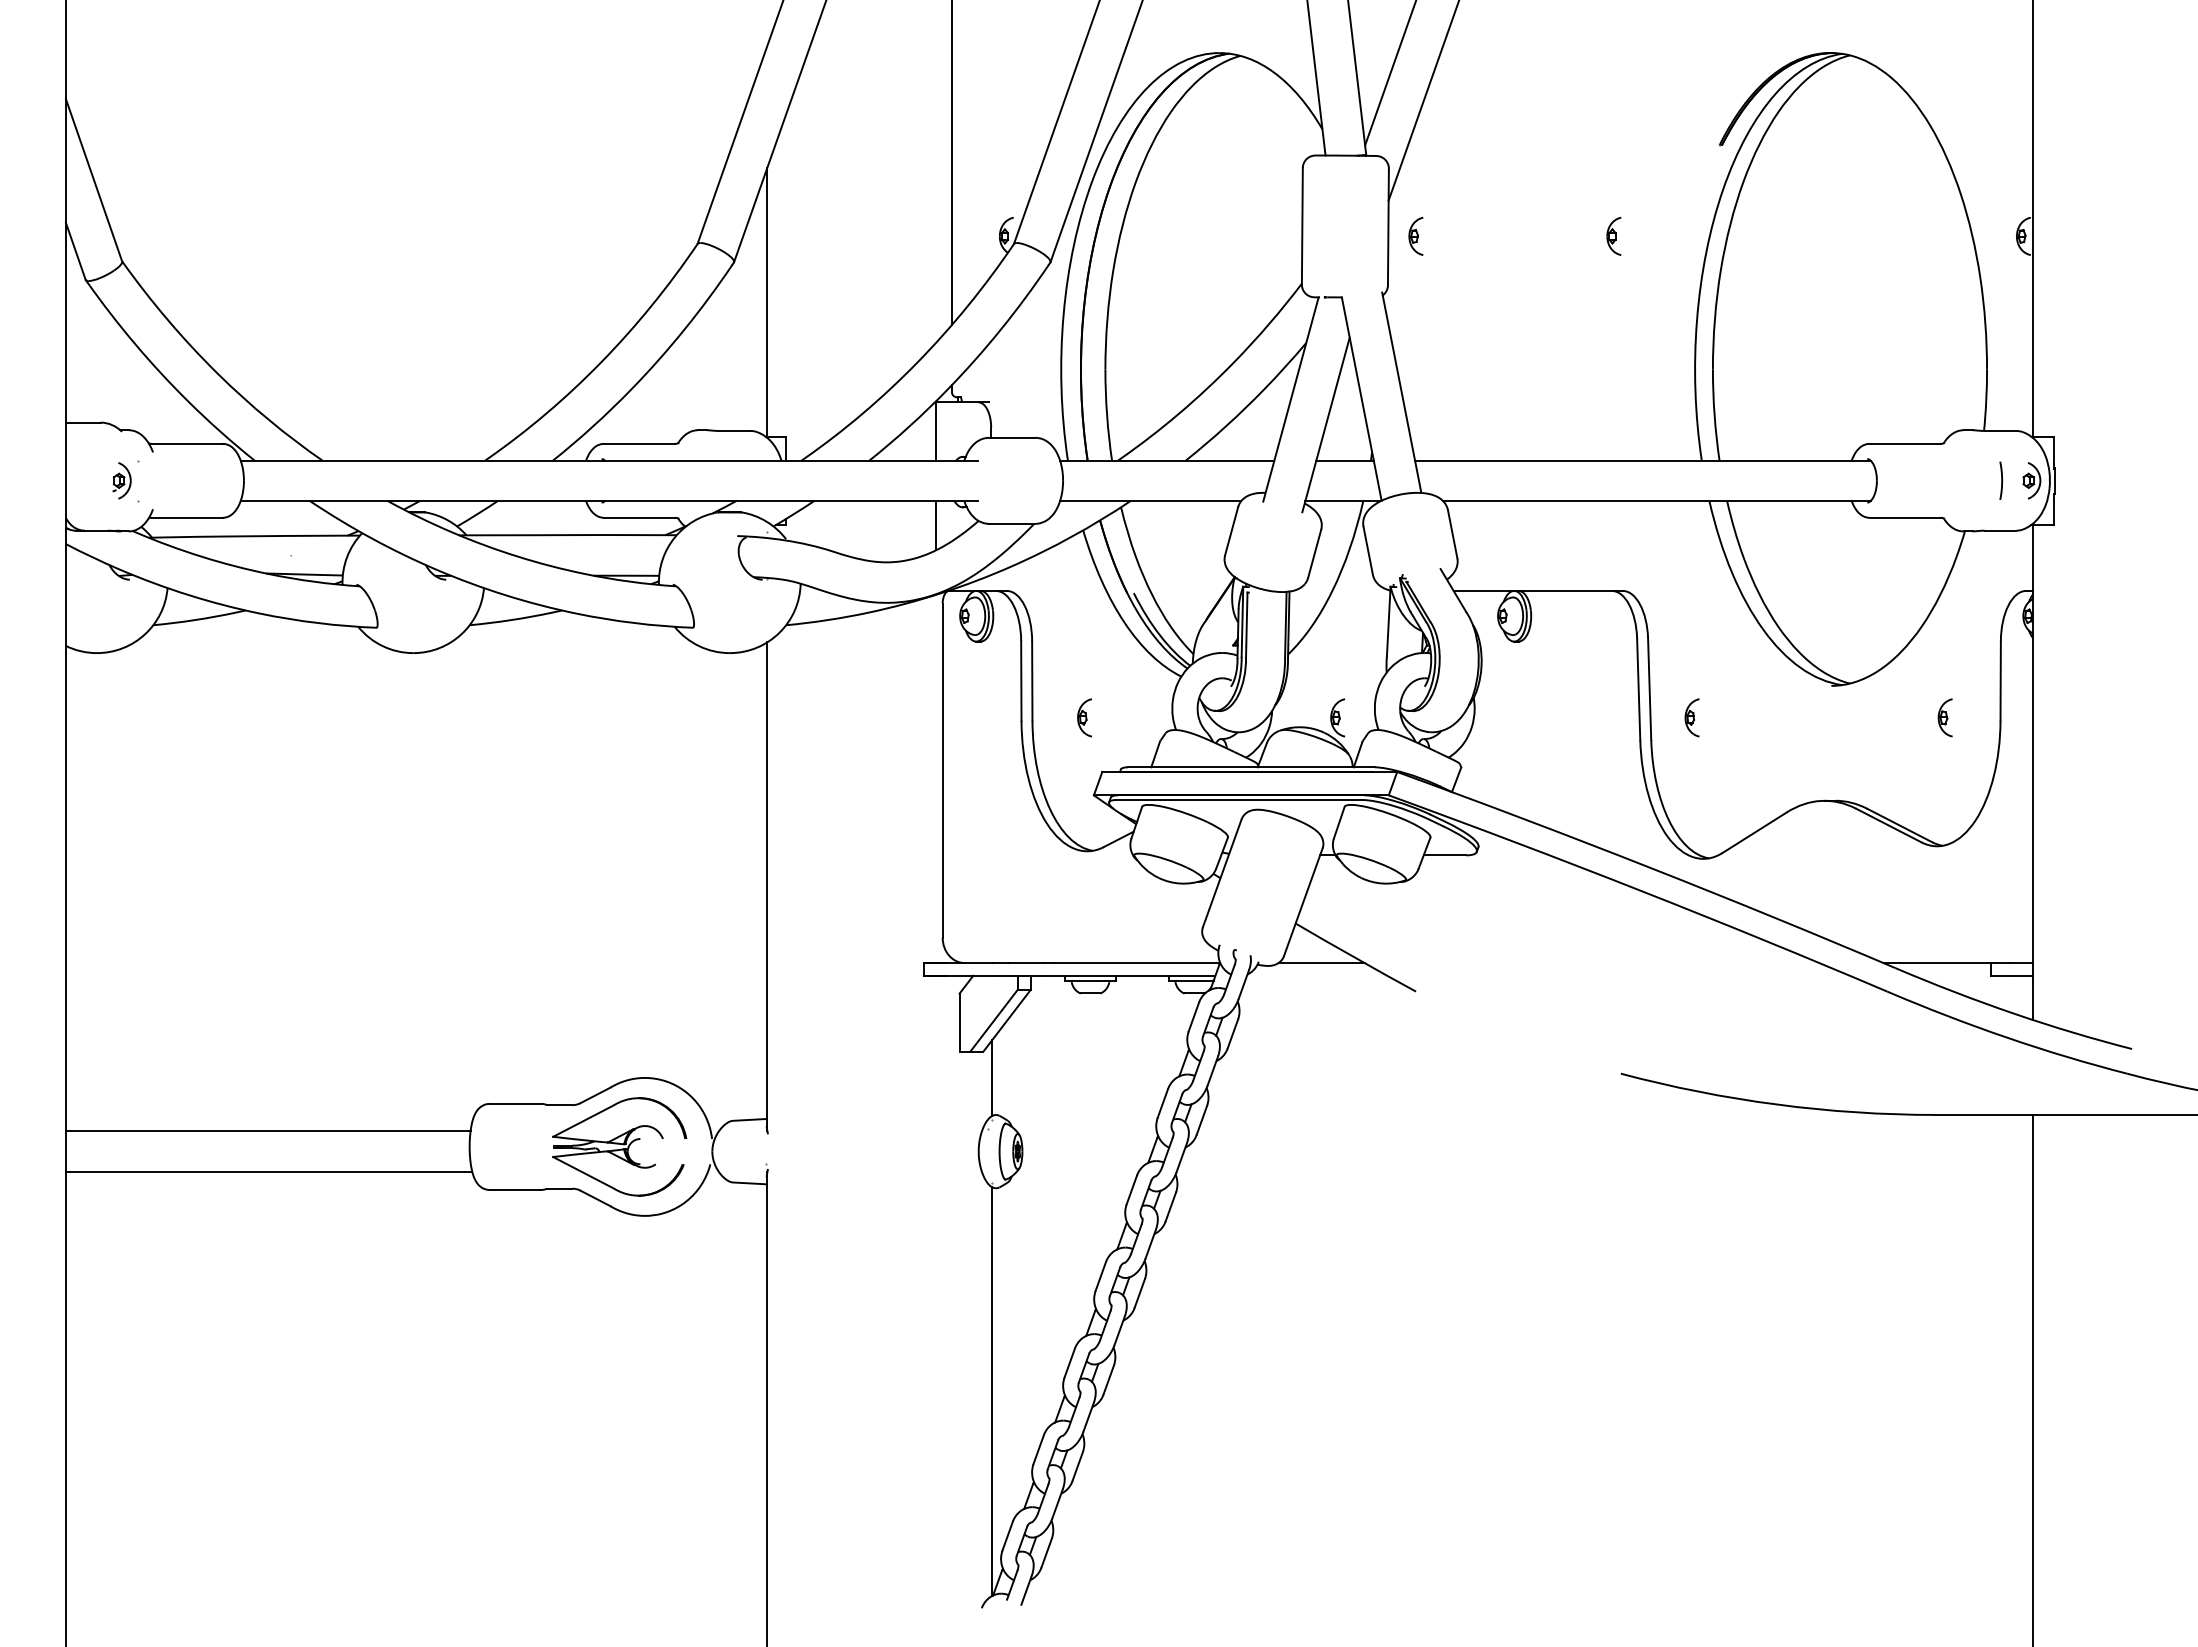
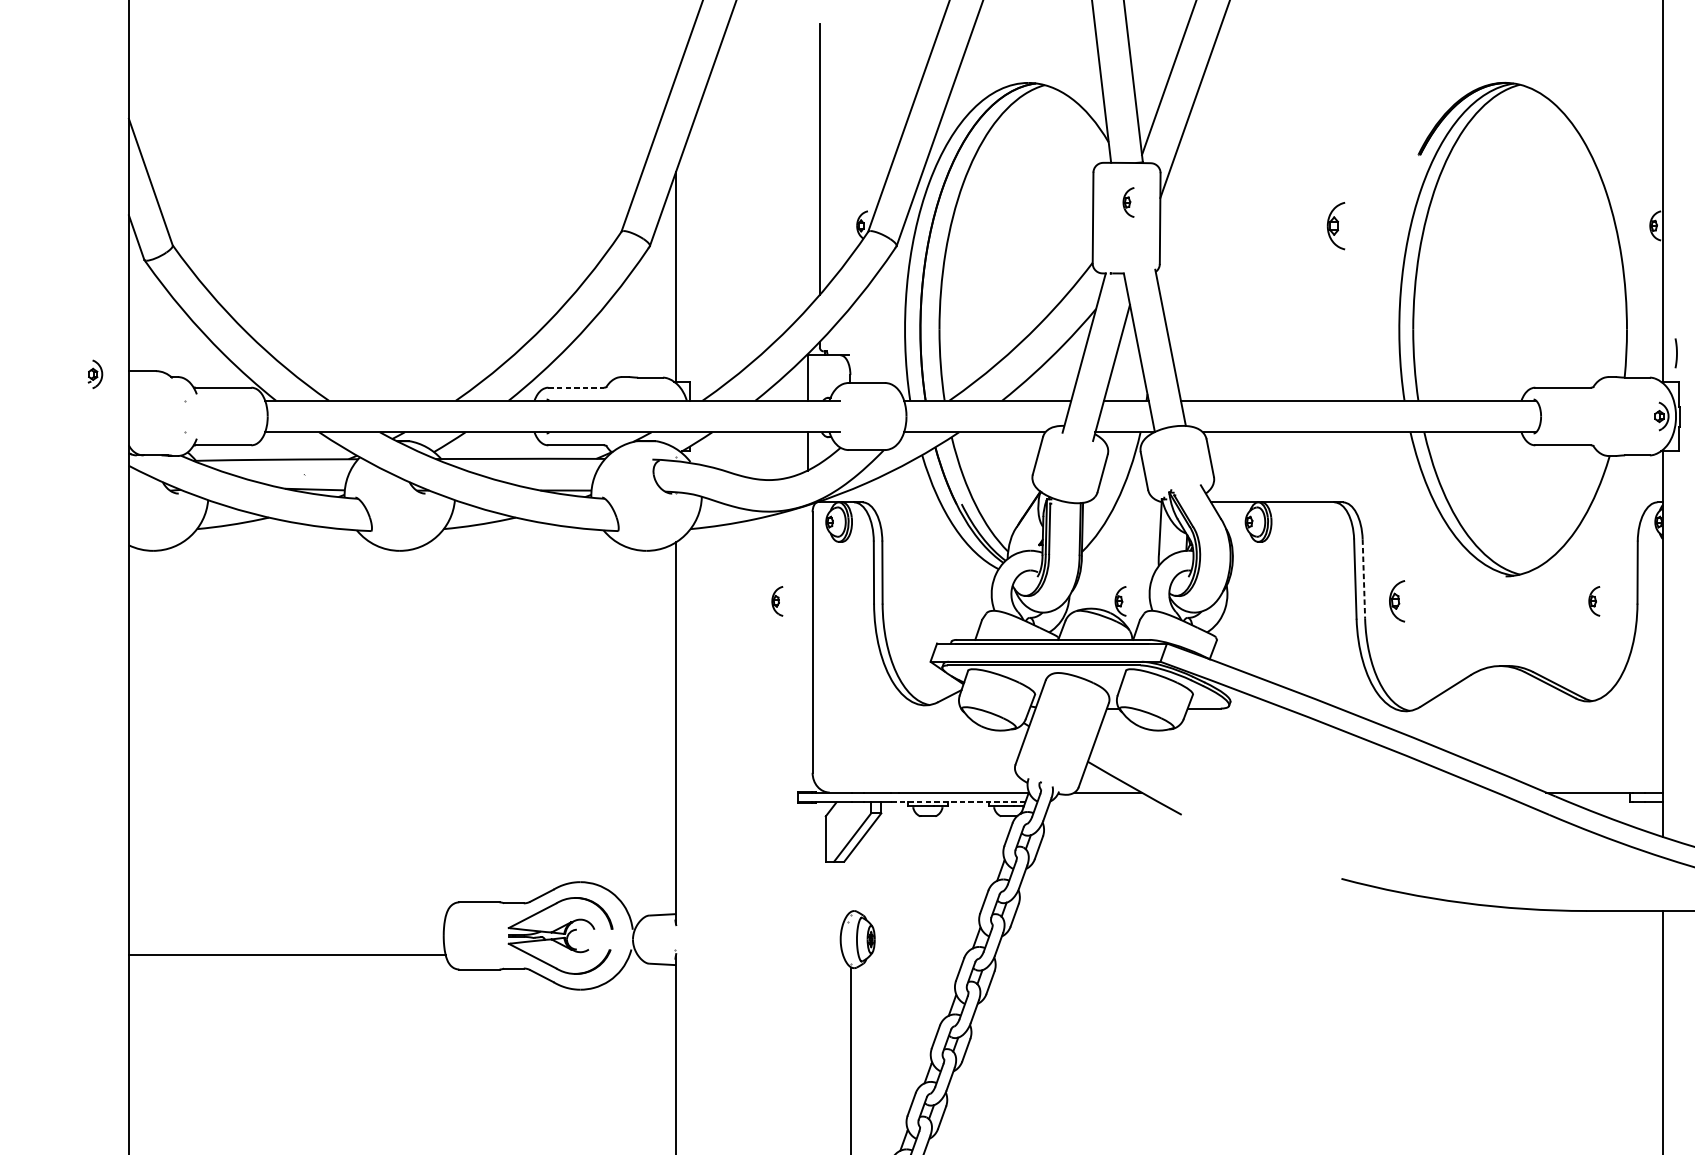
part: (1613, 235) -> (1335, 225), size x1.6
part: (1415, 236) -> (1128, 202), moved
line: (639, 443) -> (576, 387), solid -> dashed
part: (121, 480) -> (95, 374), moved
curve: (2001, 480) -> (1676, 353), moved
line: (1649, 689) -> (1363, 579), solid -> dashed
part: (1084, 717) -> (777, 601), moved
part: (1691, 717) -> (1396, 601), size x1.4
line: (1129, 975) -> (958, 802), solid -> dashed
line: (992, 1077) -> (851, 881), removed
line: (267, 1131) -> (286, 923), removed

